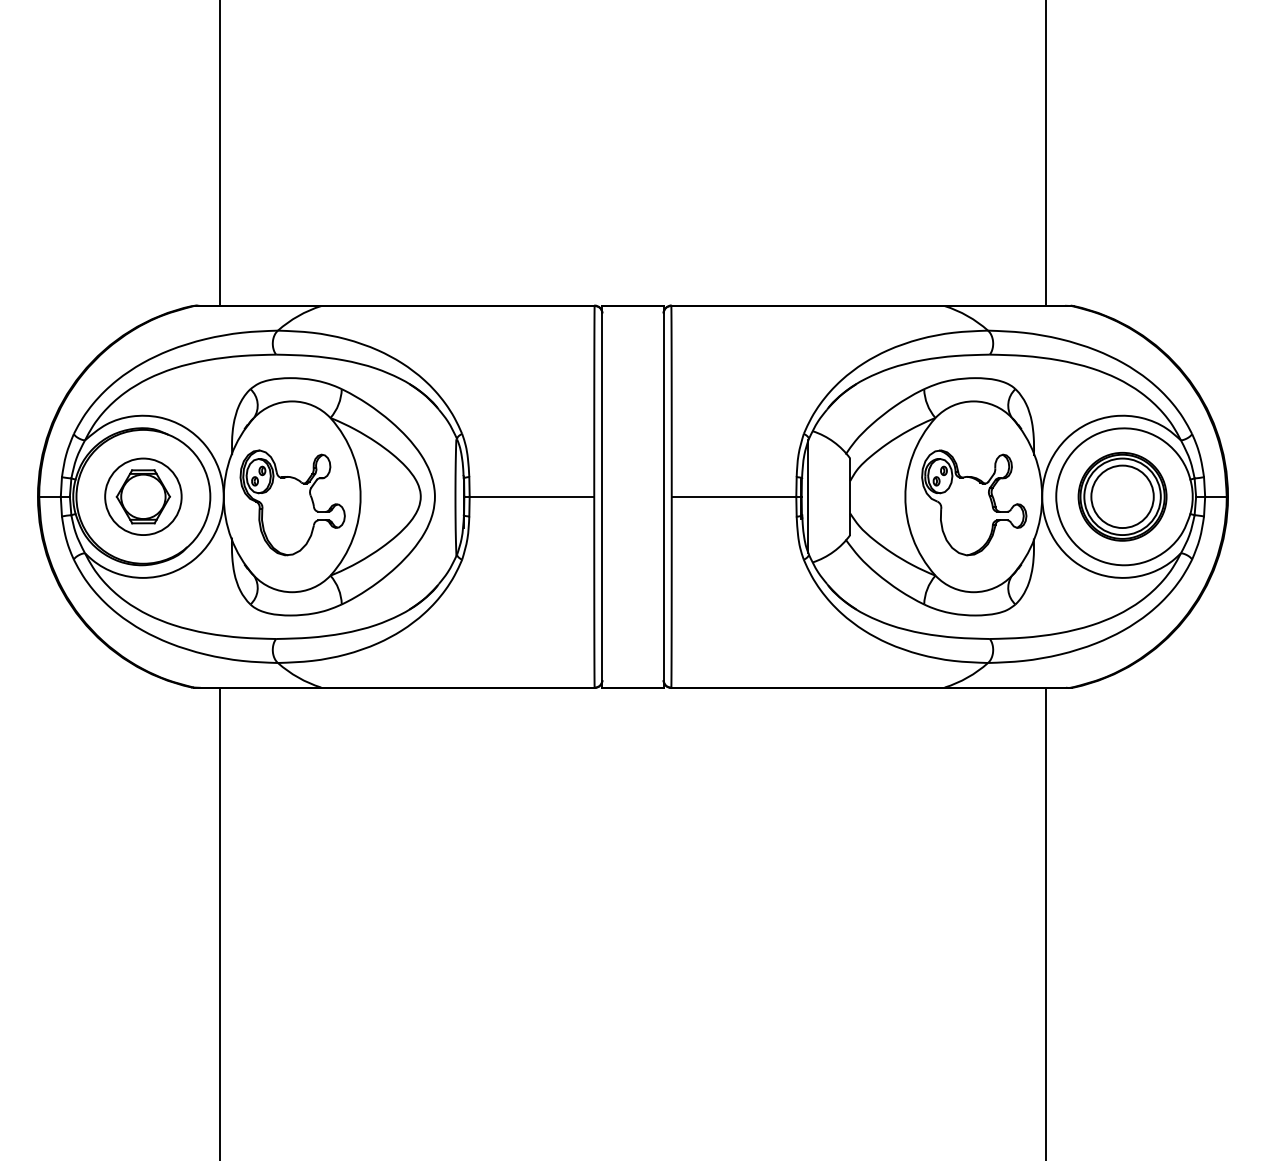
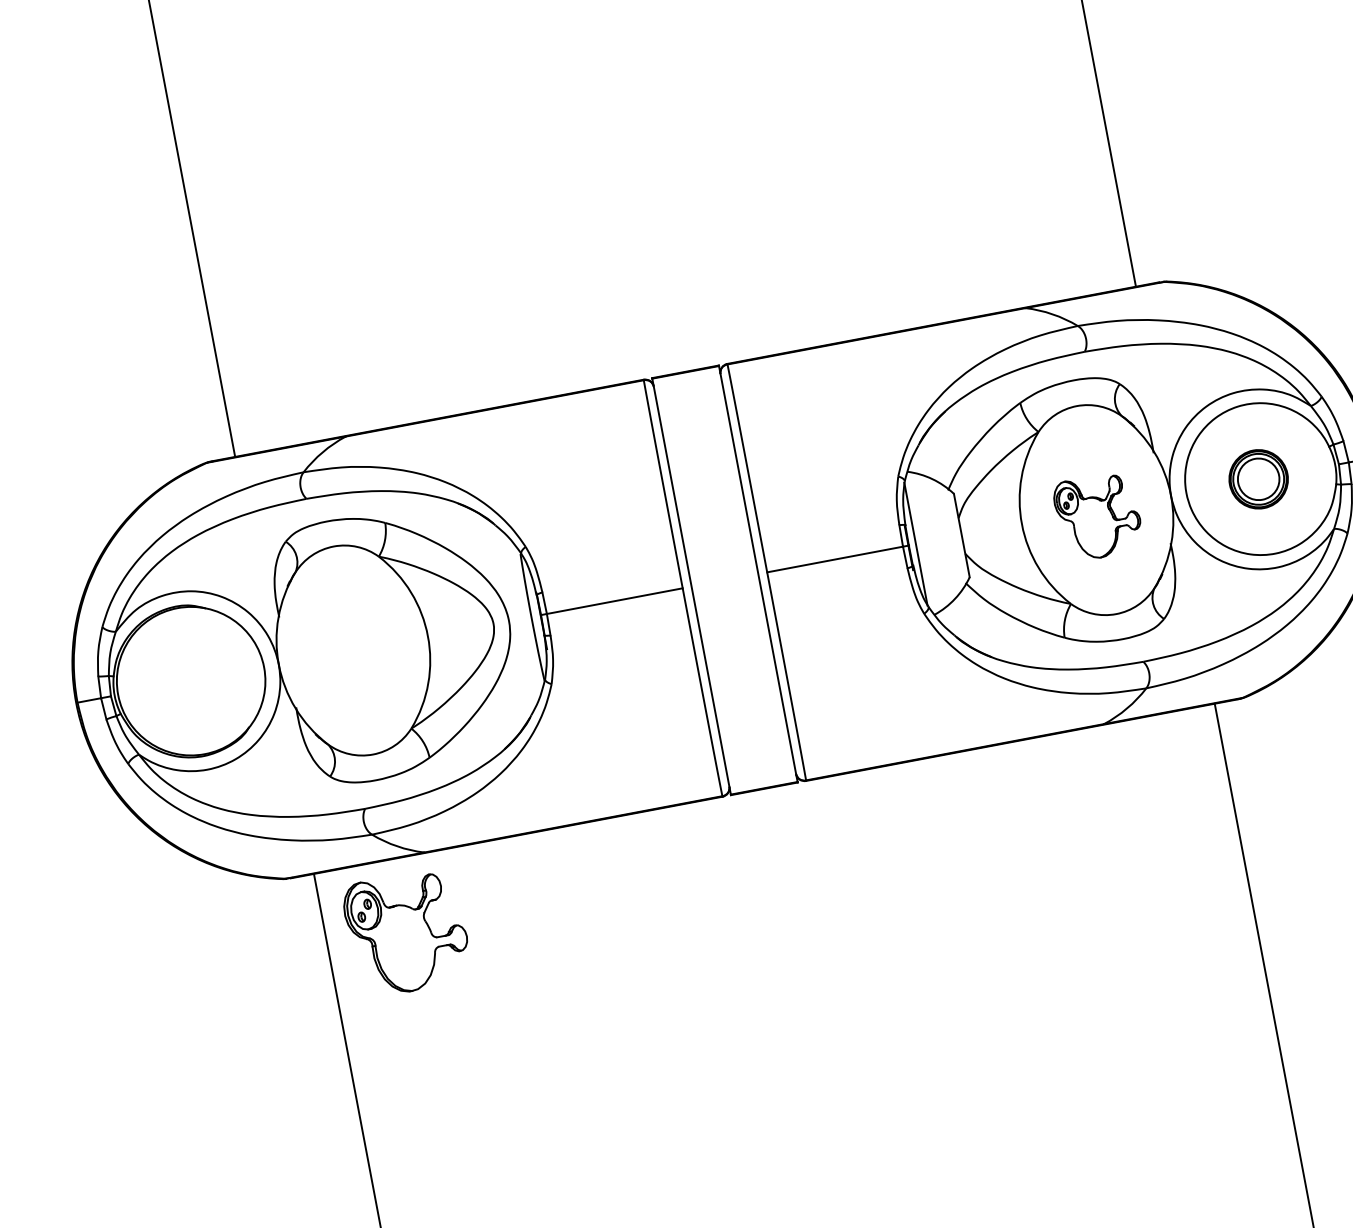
part: (143, 496) -> (191, 680), removed
part: (1122, 496) -> (1258, 479), size x0.6
part: (292, 502) -> (407, 932), moved
part: (974, 502) -> (1098, 516), size x0.7

